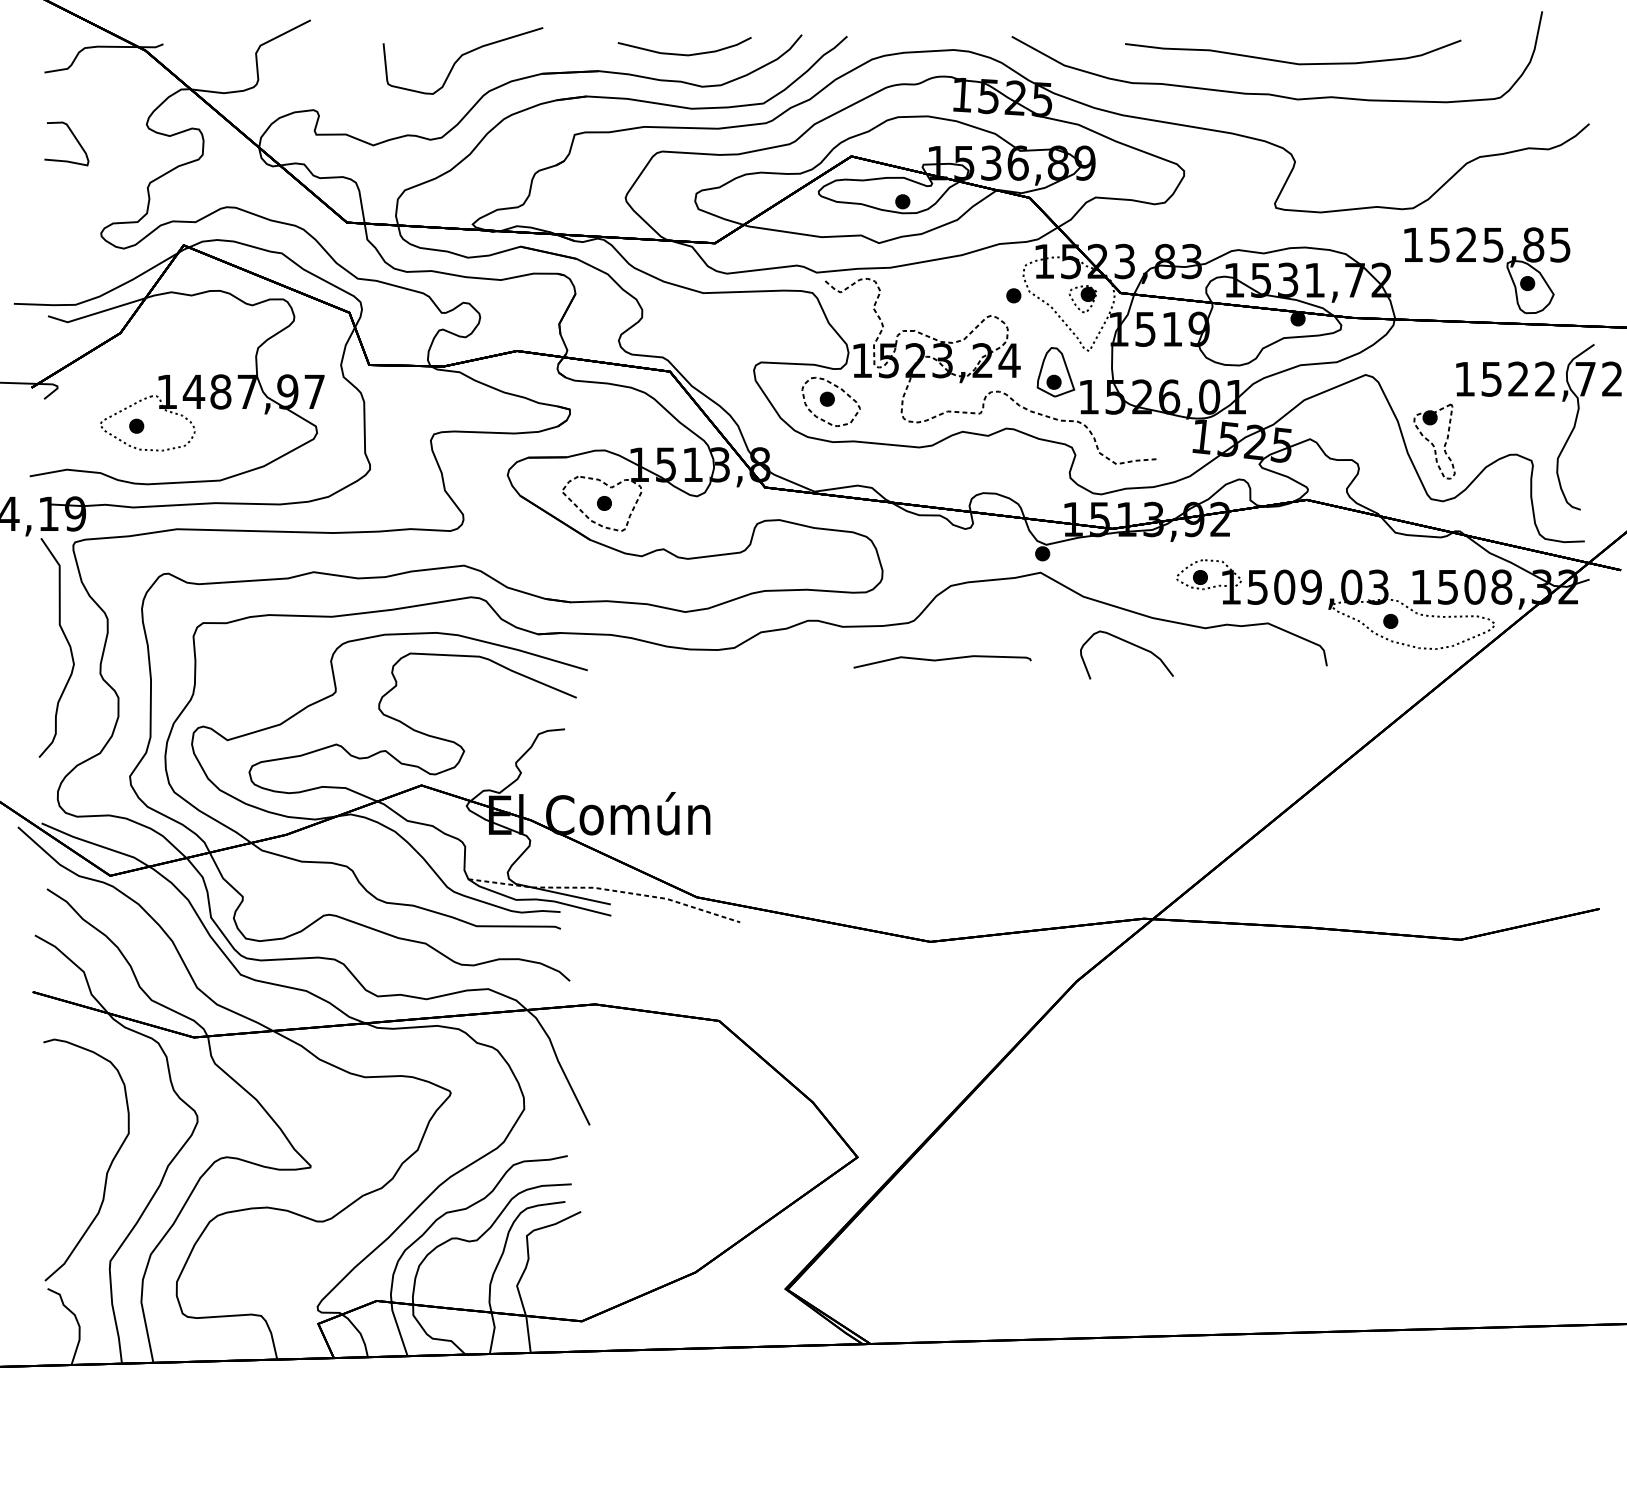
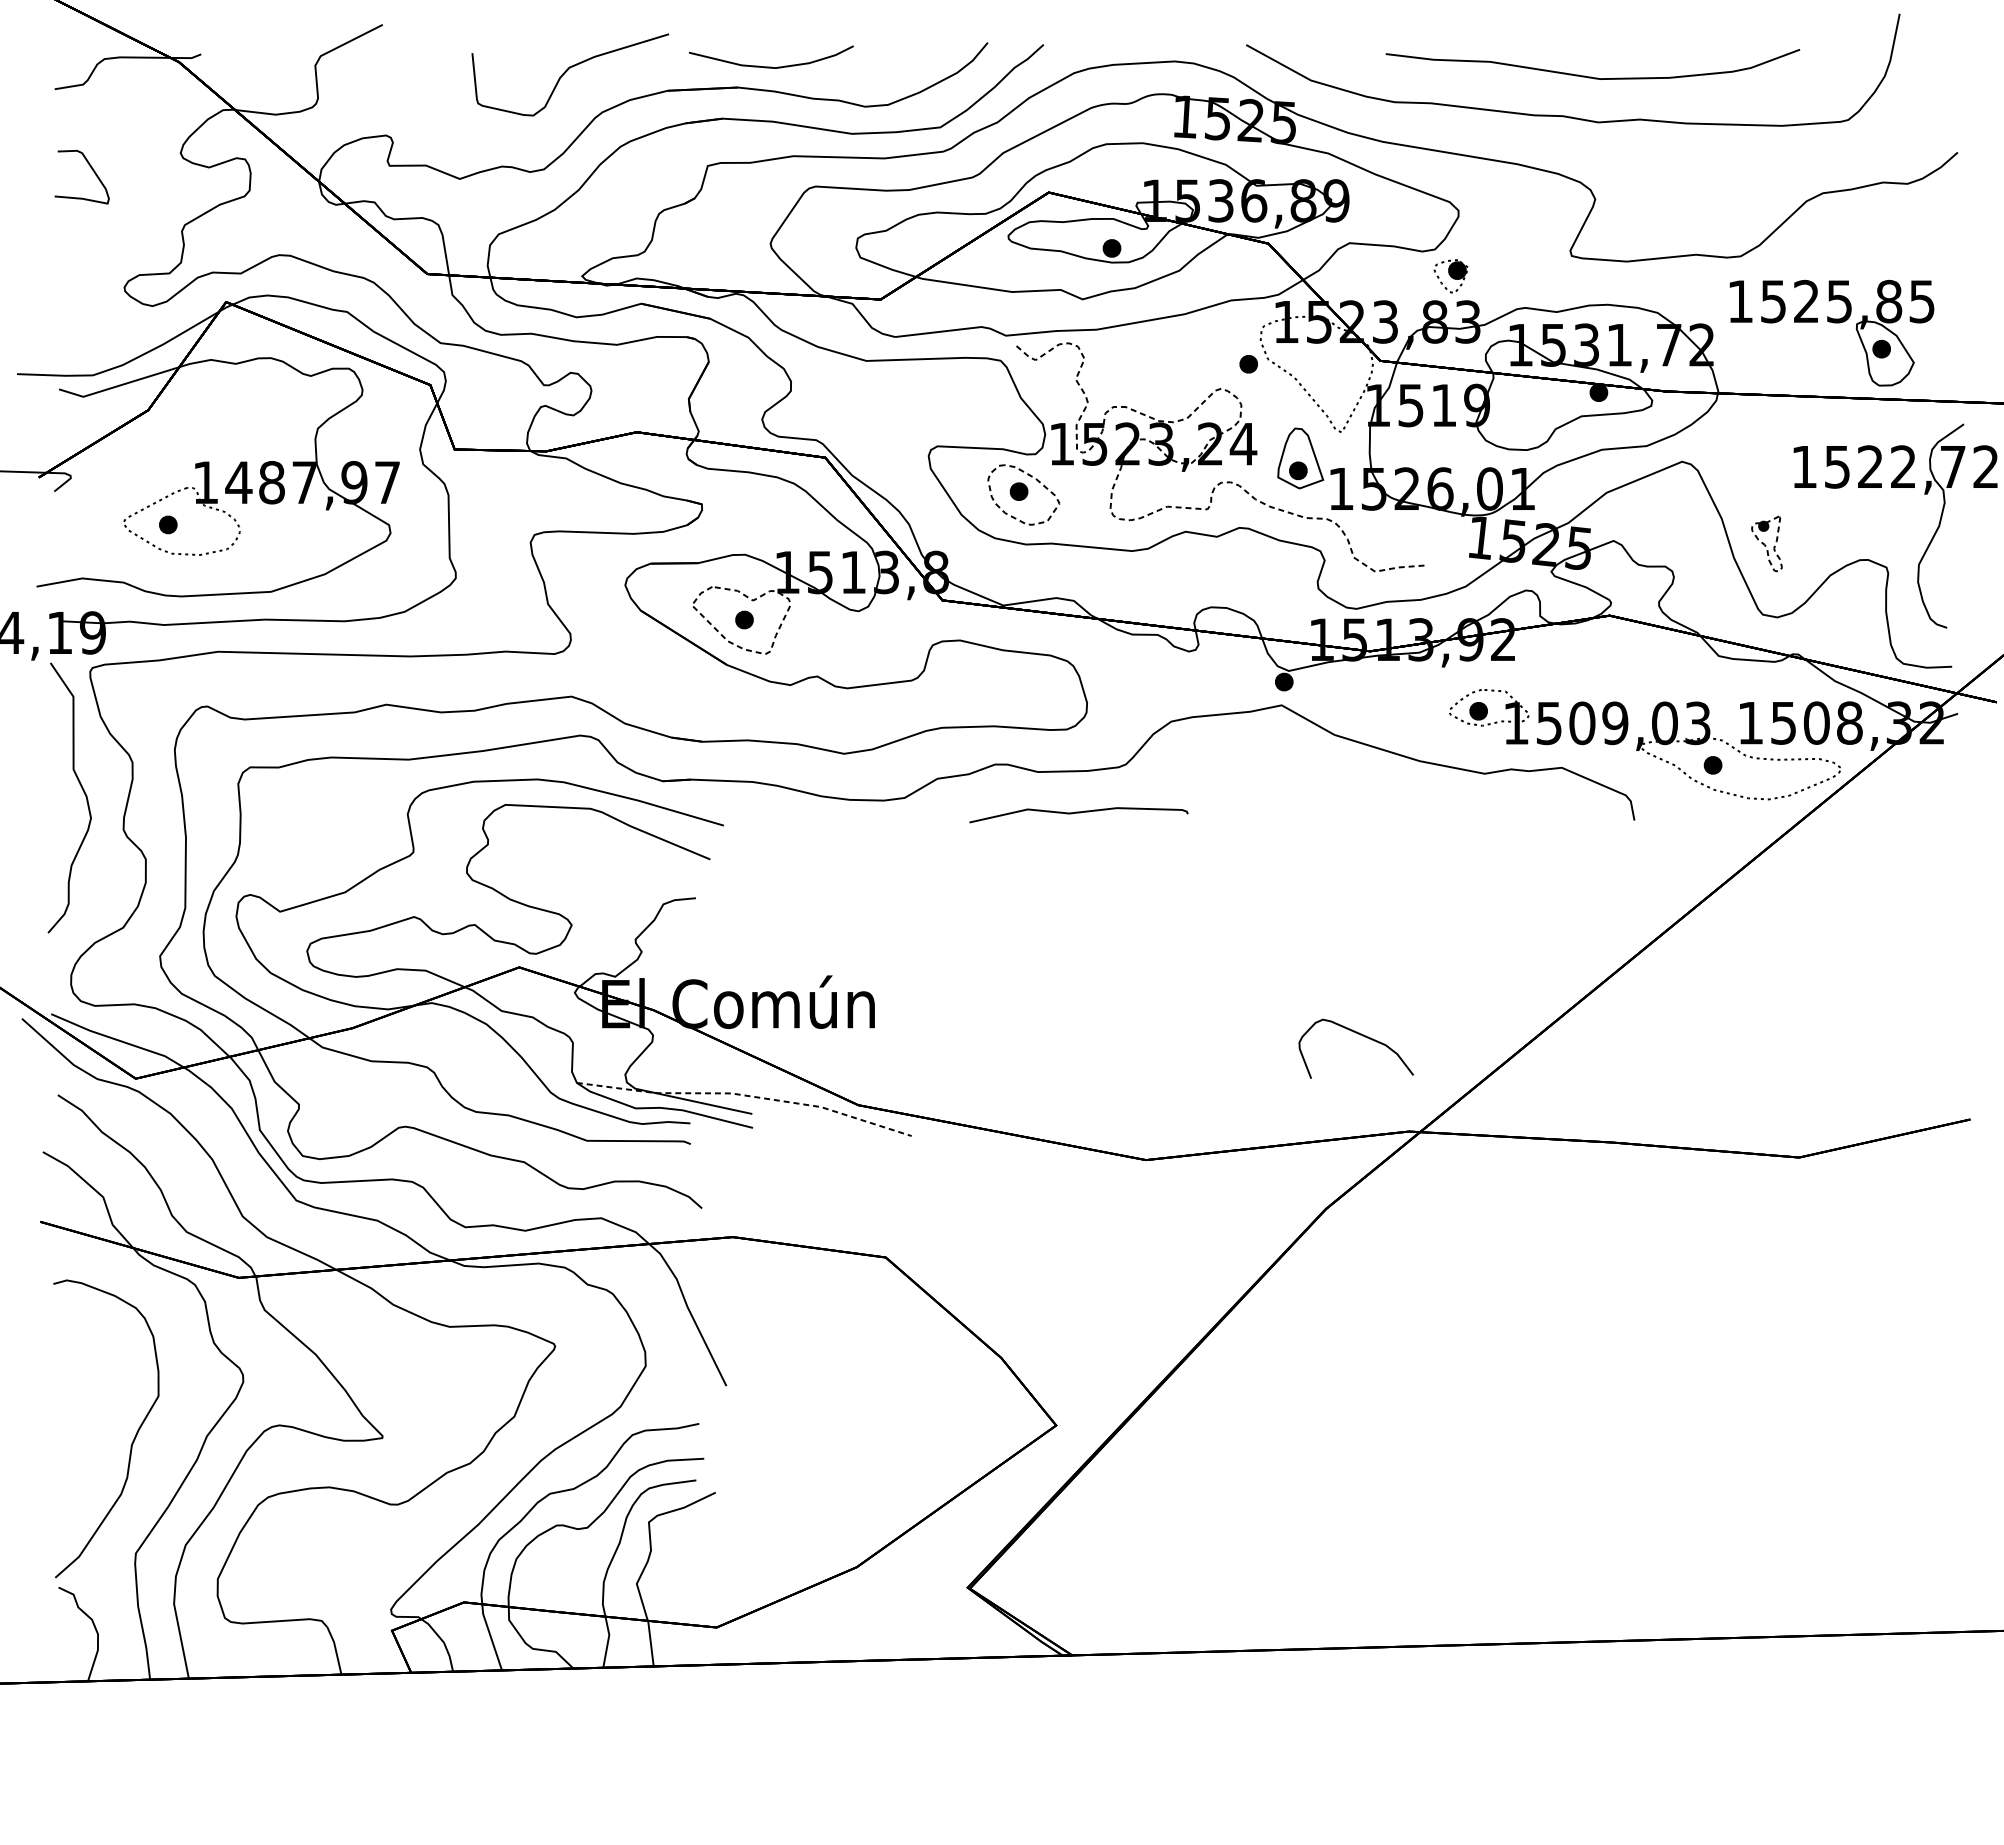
curve: (684, 54) -> (771, 66), moved
part: (1082, 299) -> (1450, 276), moved
part: (1434, 441) -> (1766, 543), size x0.6
curve: (1132, 645) -> (1362, 1036), moved
curve: (942, 660) -> (1078, 813), moved

